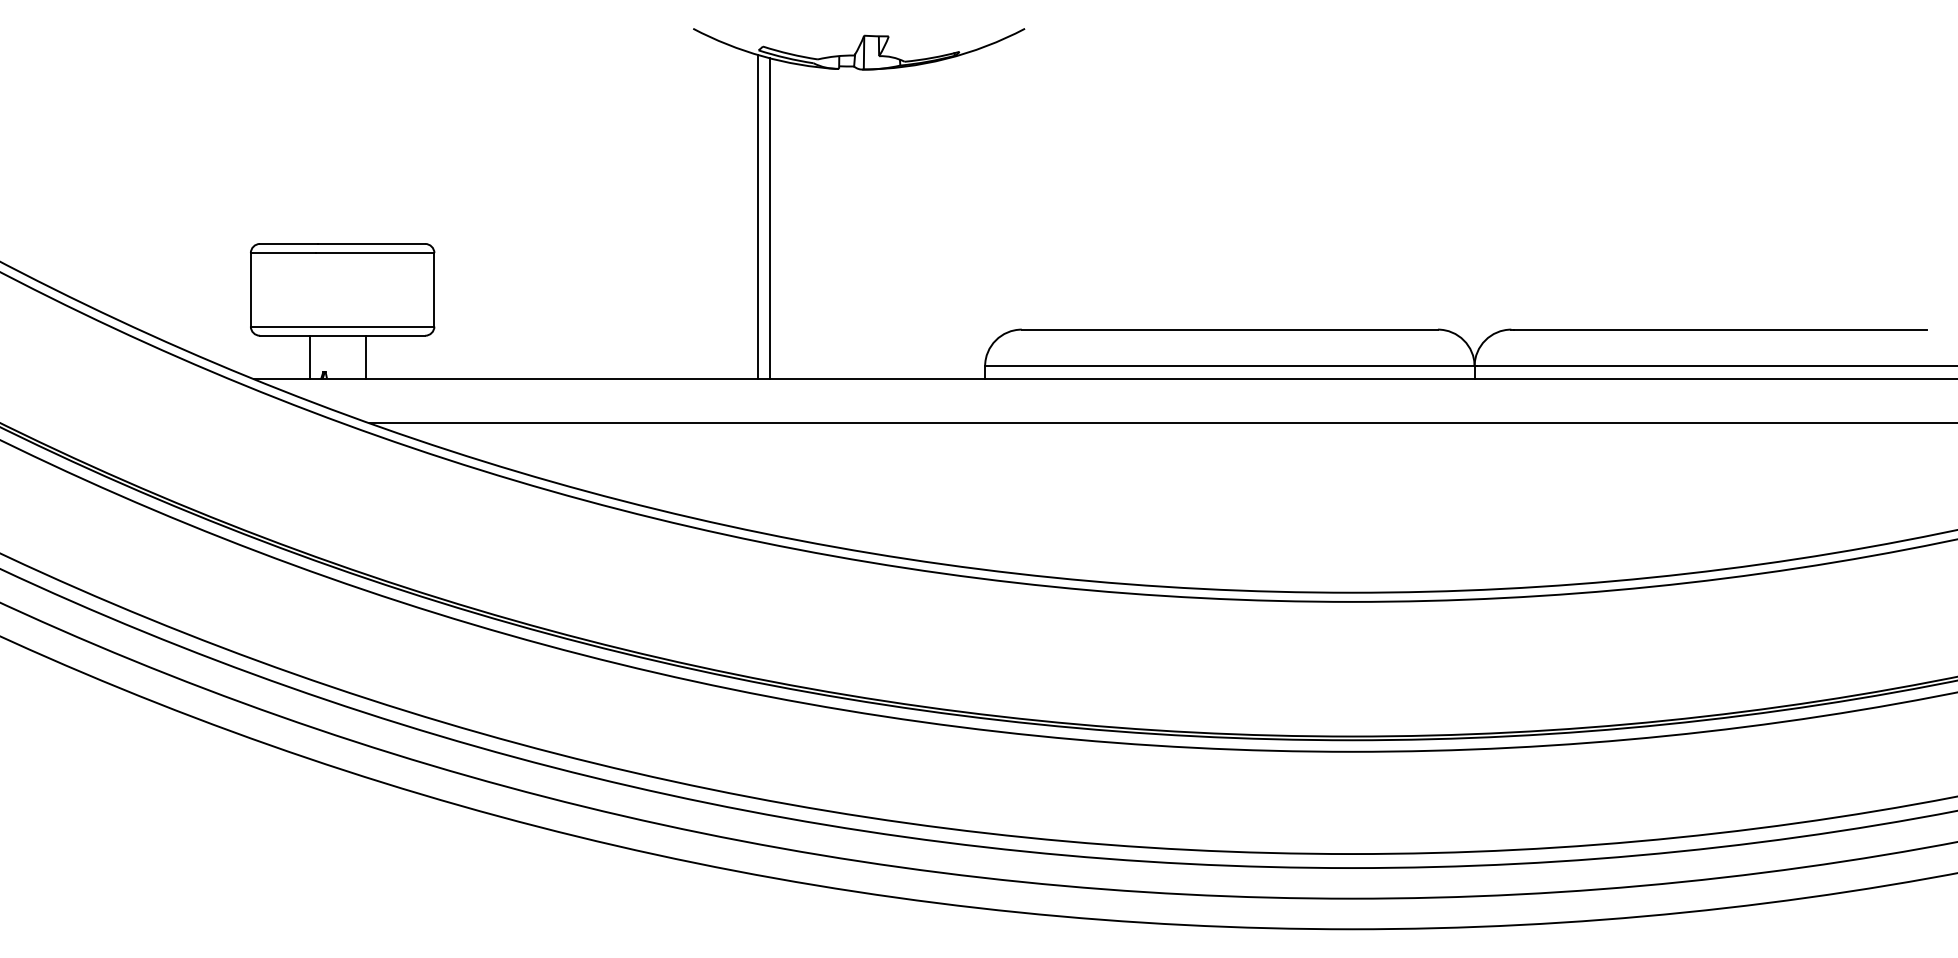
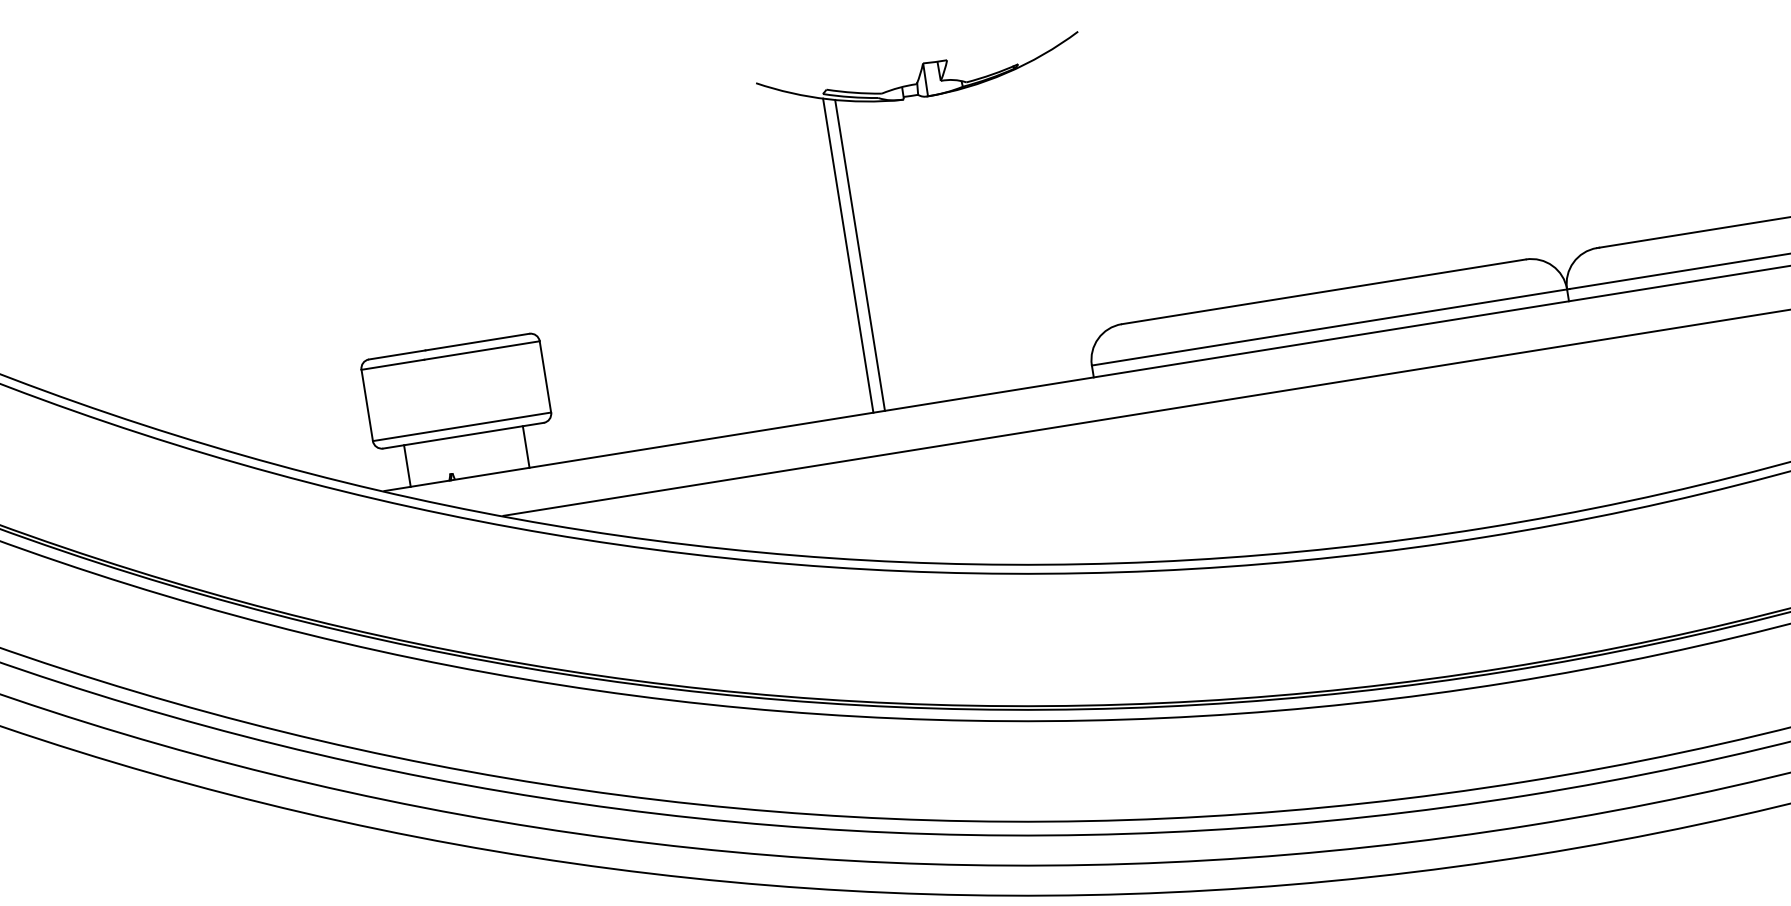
line: (310, 356) -> (407, 465), moved
line: (365, 356) -> (525, 446), moved

